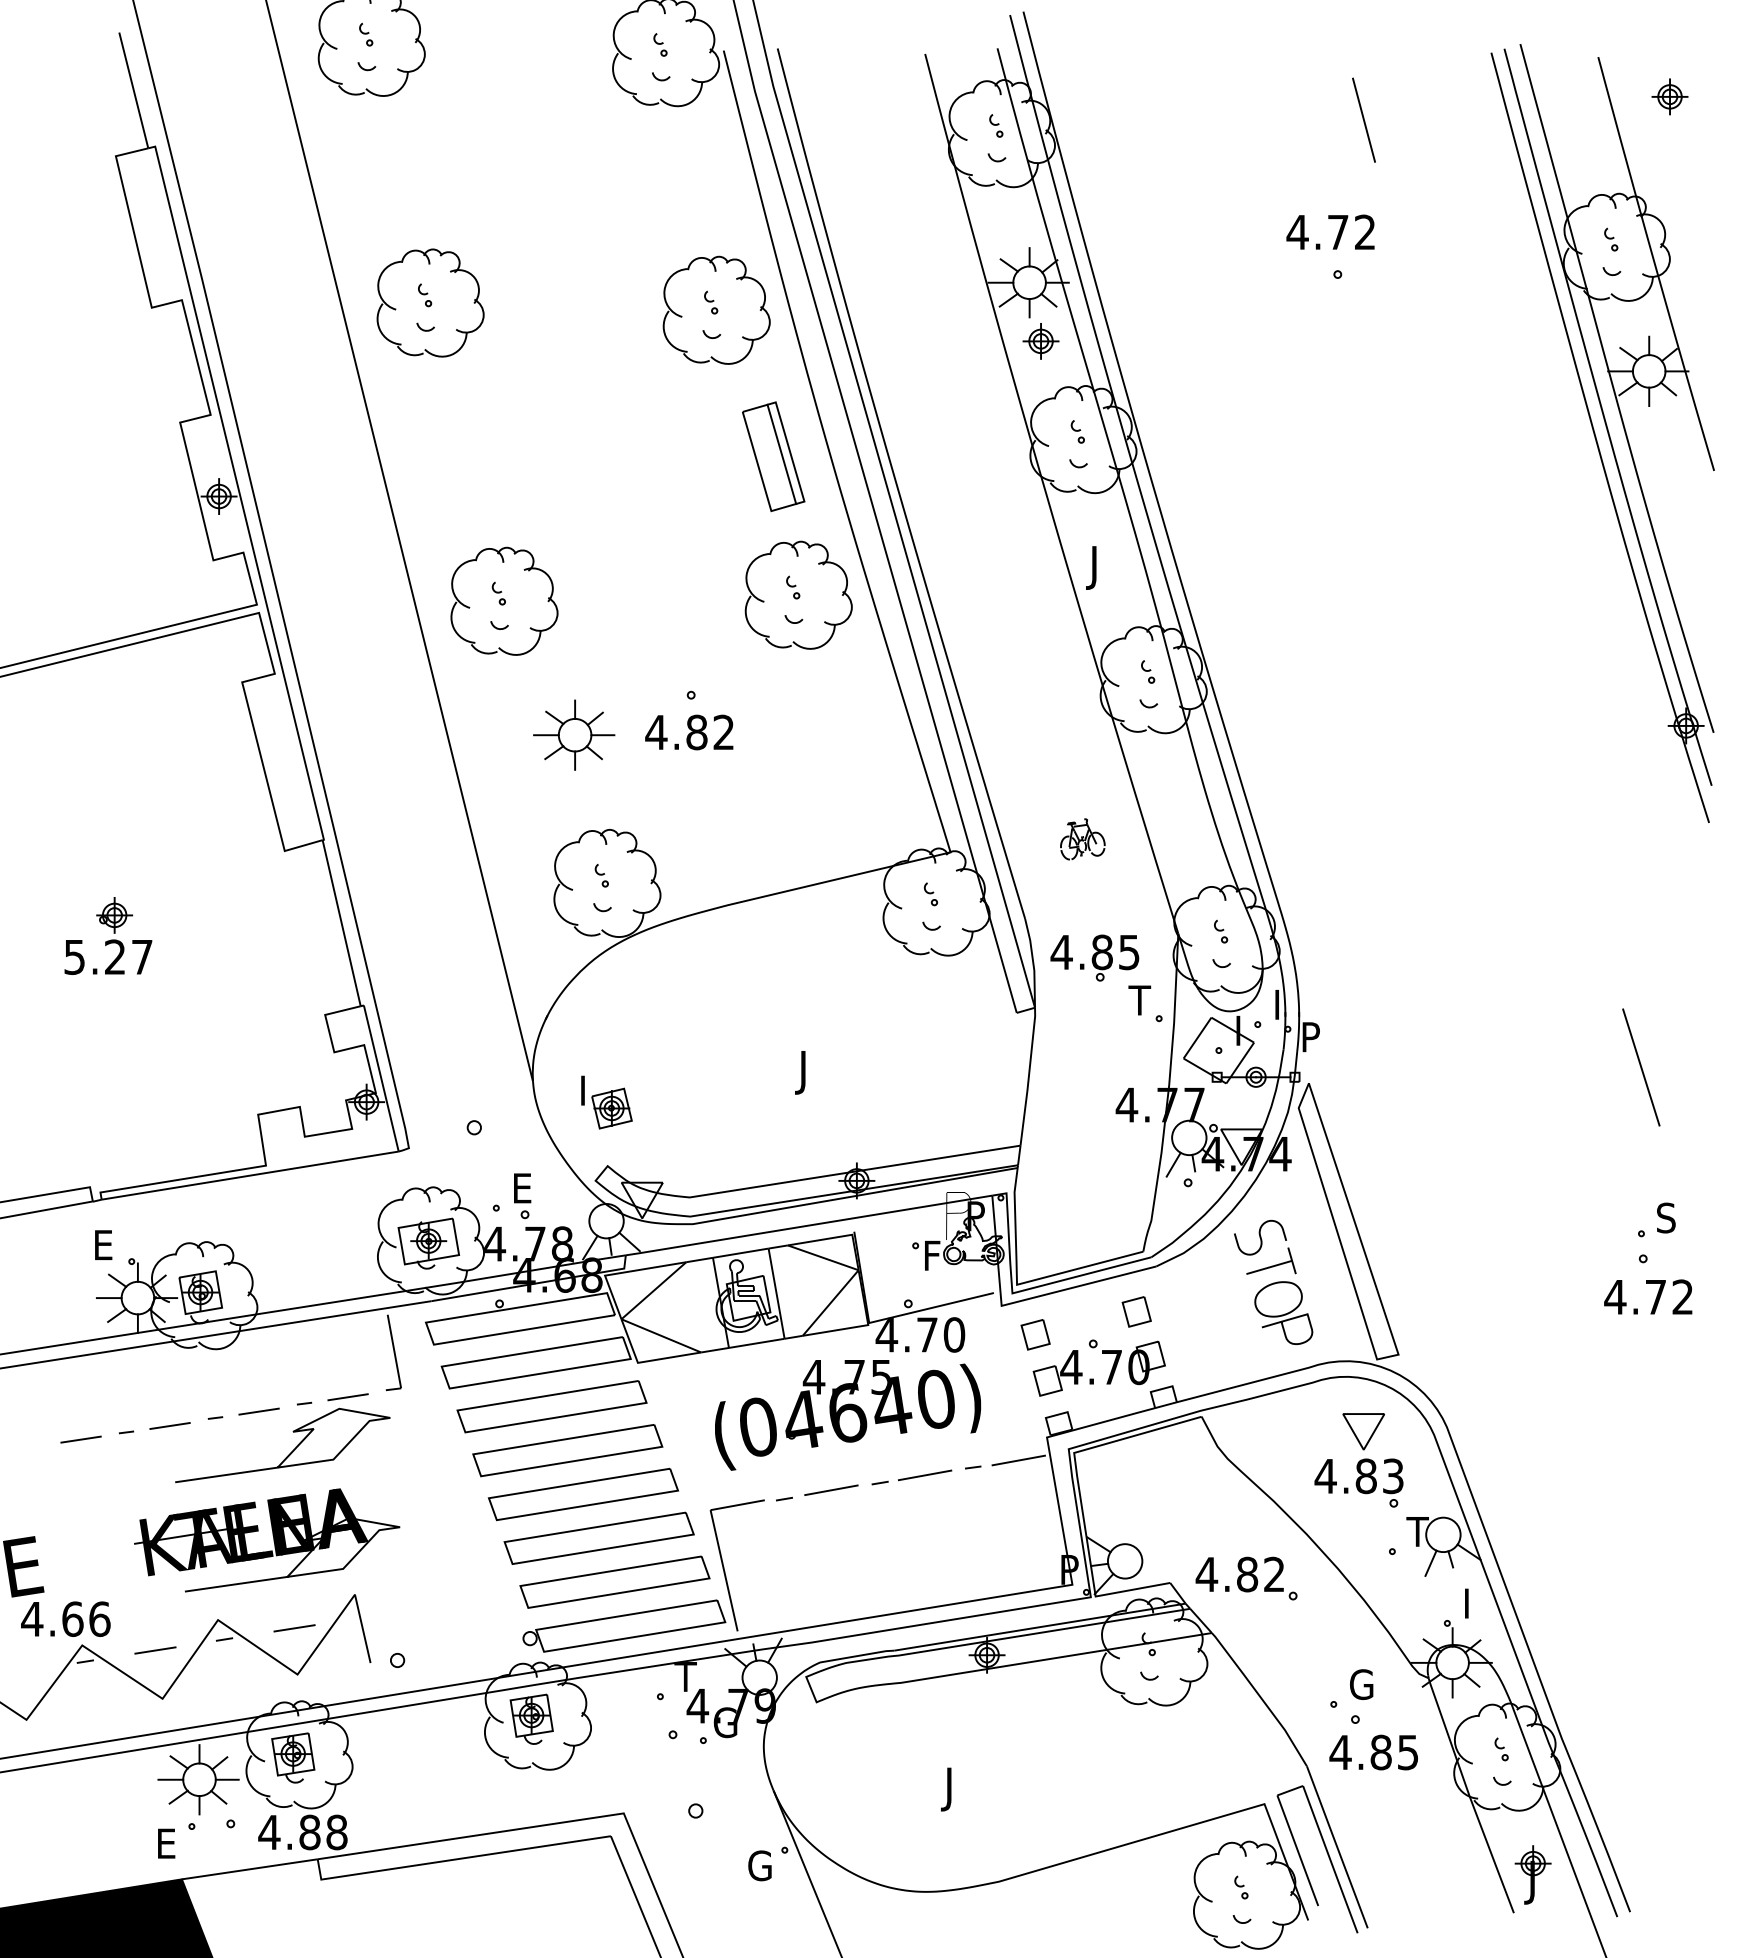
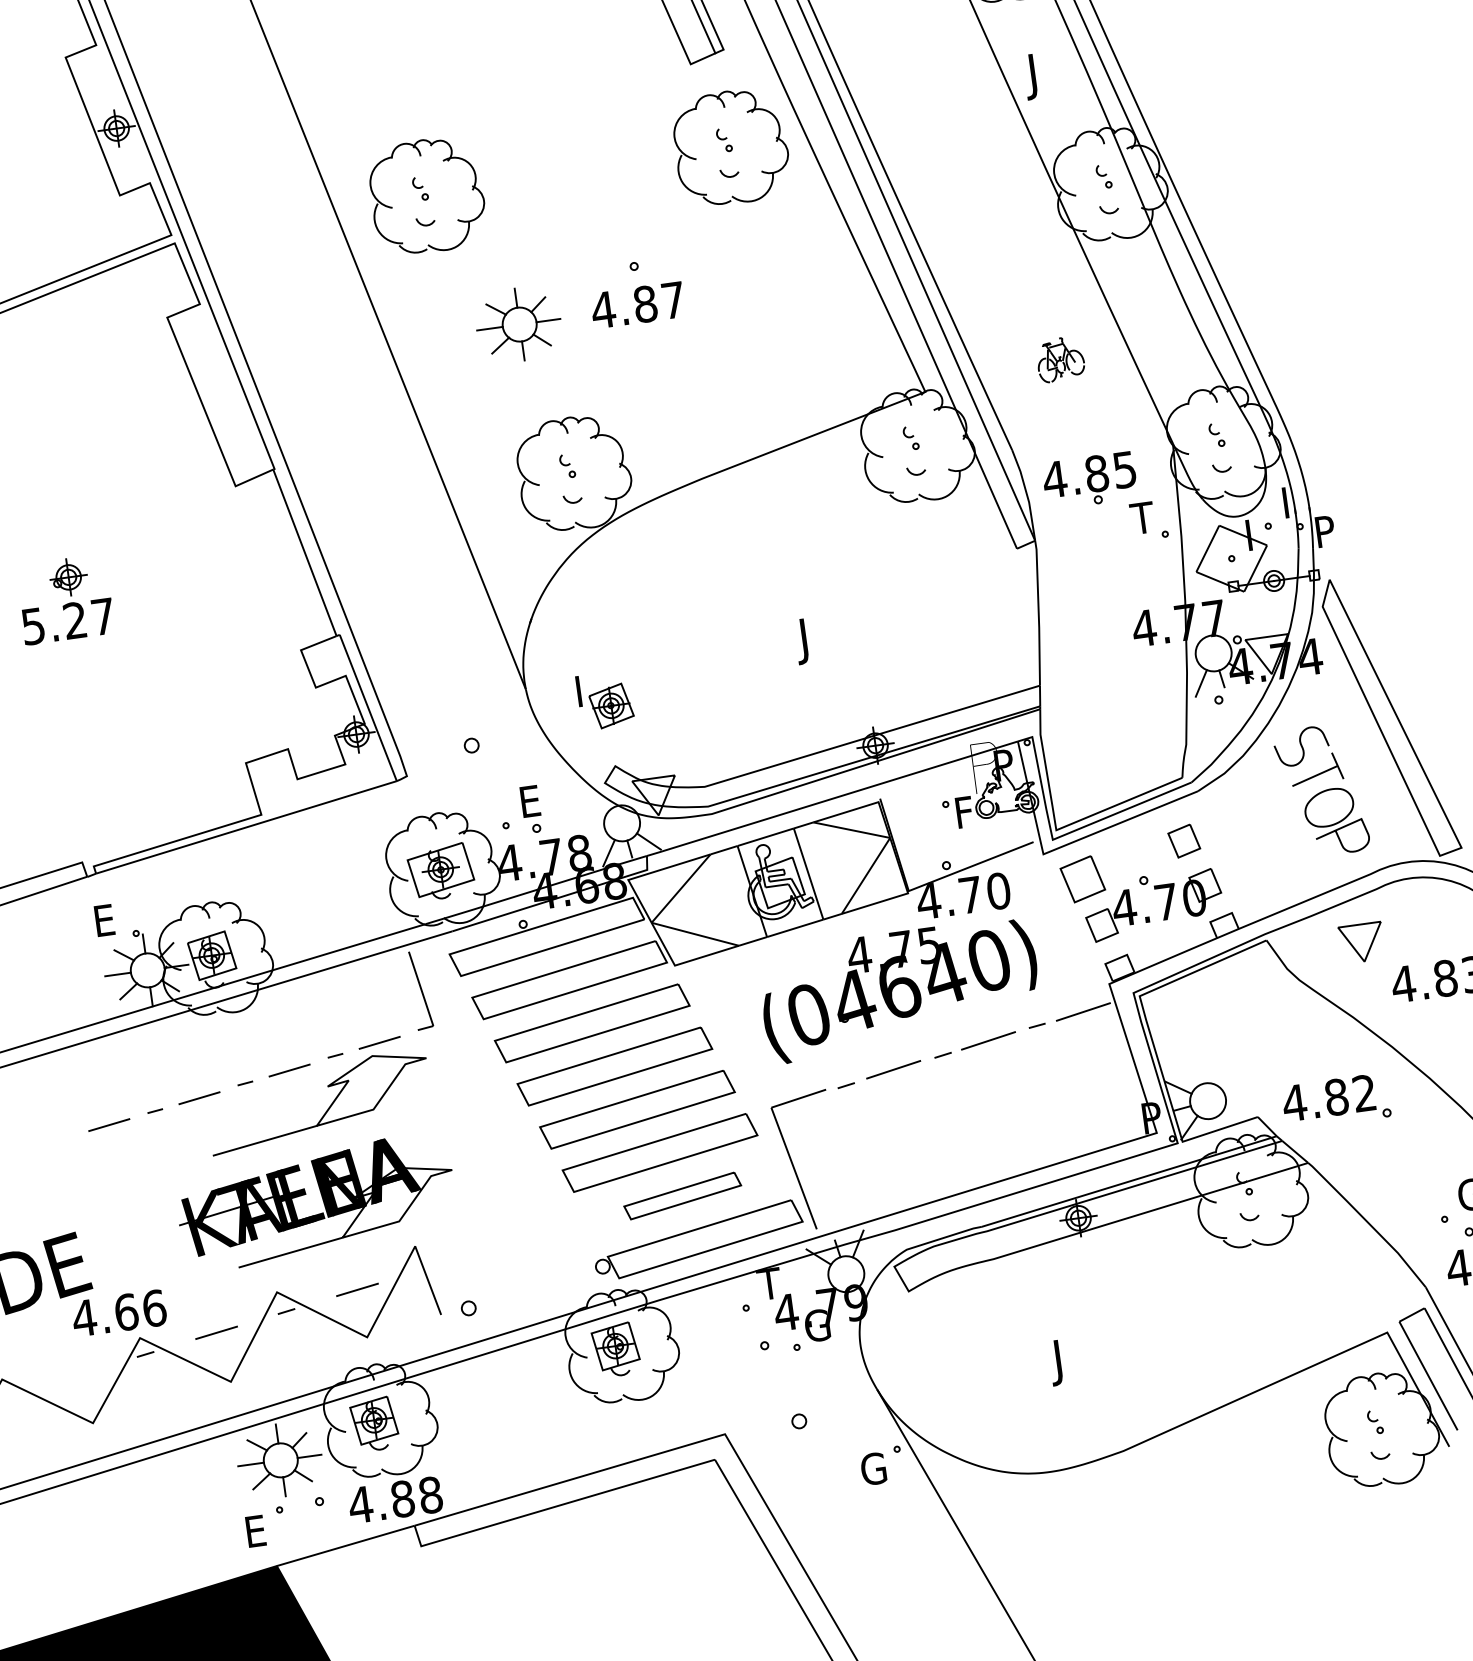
text: (723, 731) -> (672, 299), 4.82 -> 4.87
part: (1035, 1334) -> (1082, 879), size x1.4
part: (1363, 1431) -> (1361, 942), moved
part: (614, 1581) -> (682, 1195), size x0.6

